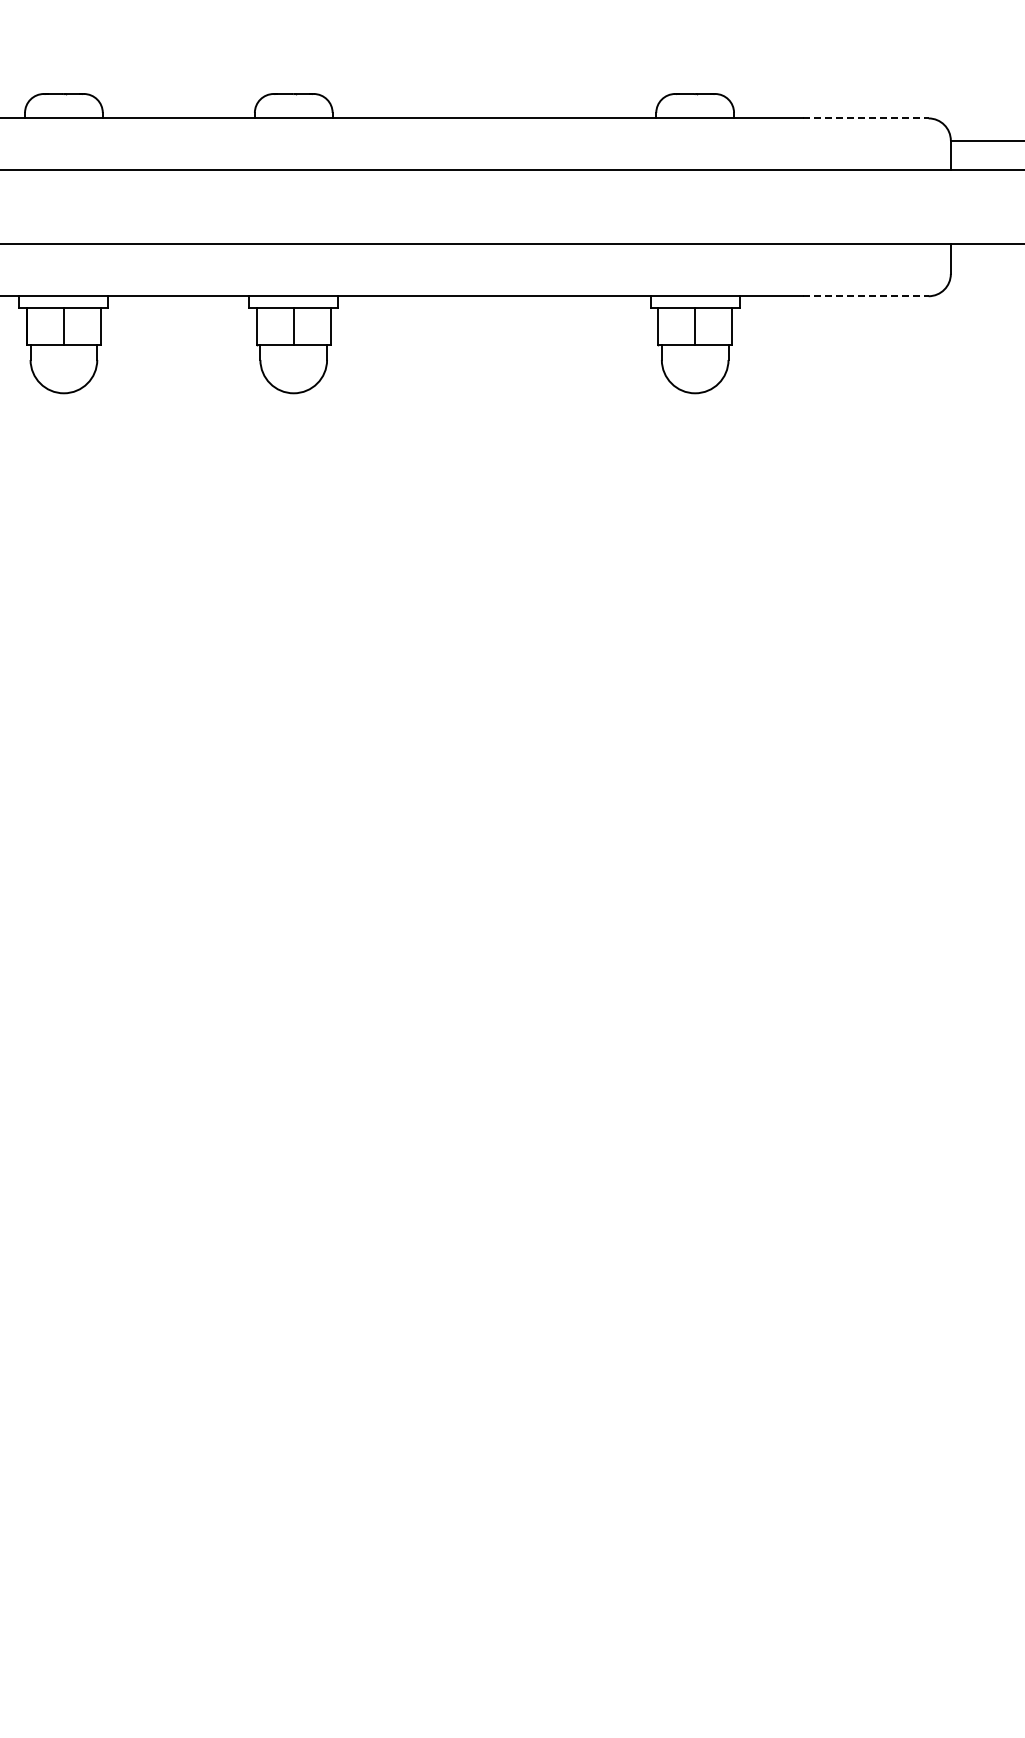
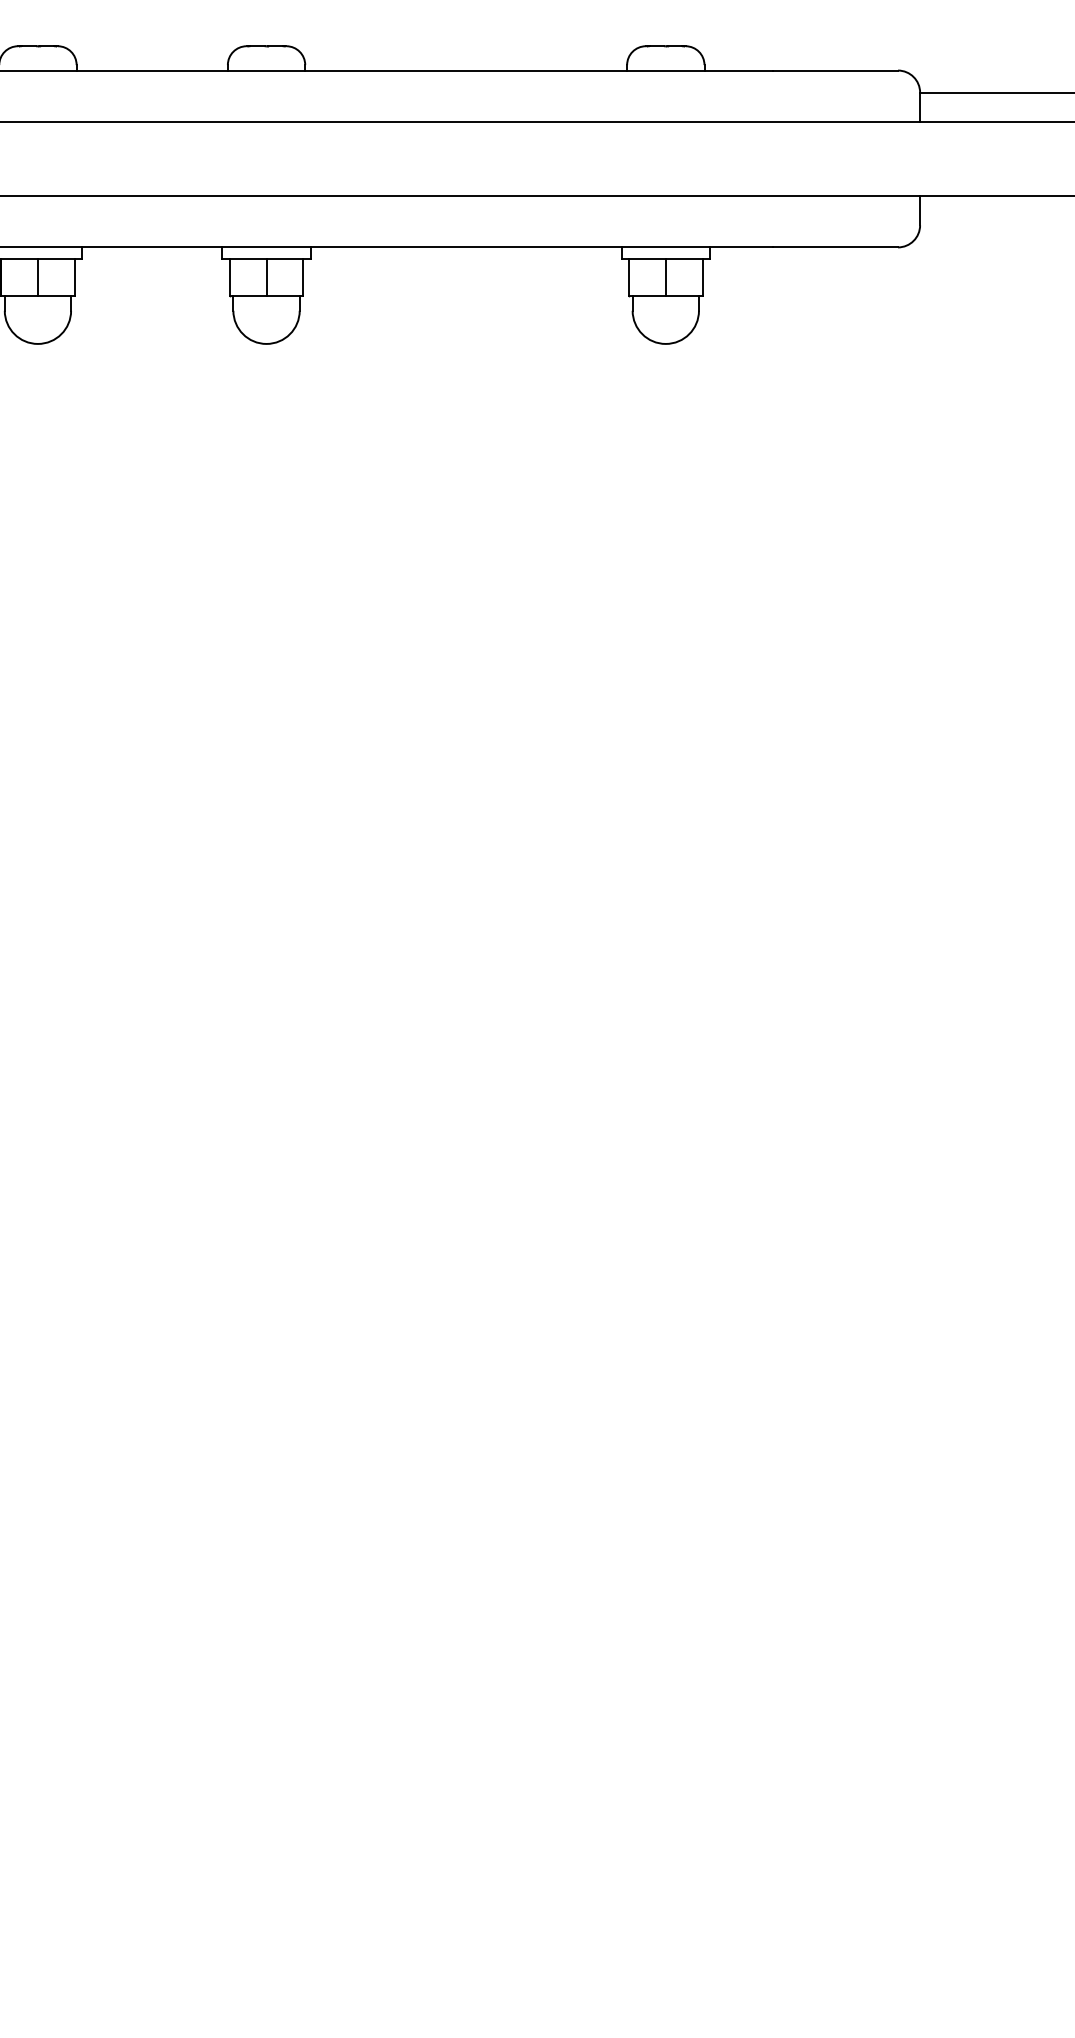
line: (865, 118) -> (835, 70), dashed -> solid
line: (865, 296) -> (835, 247), dashed -> solid

